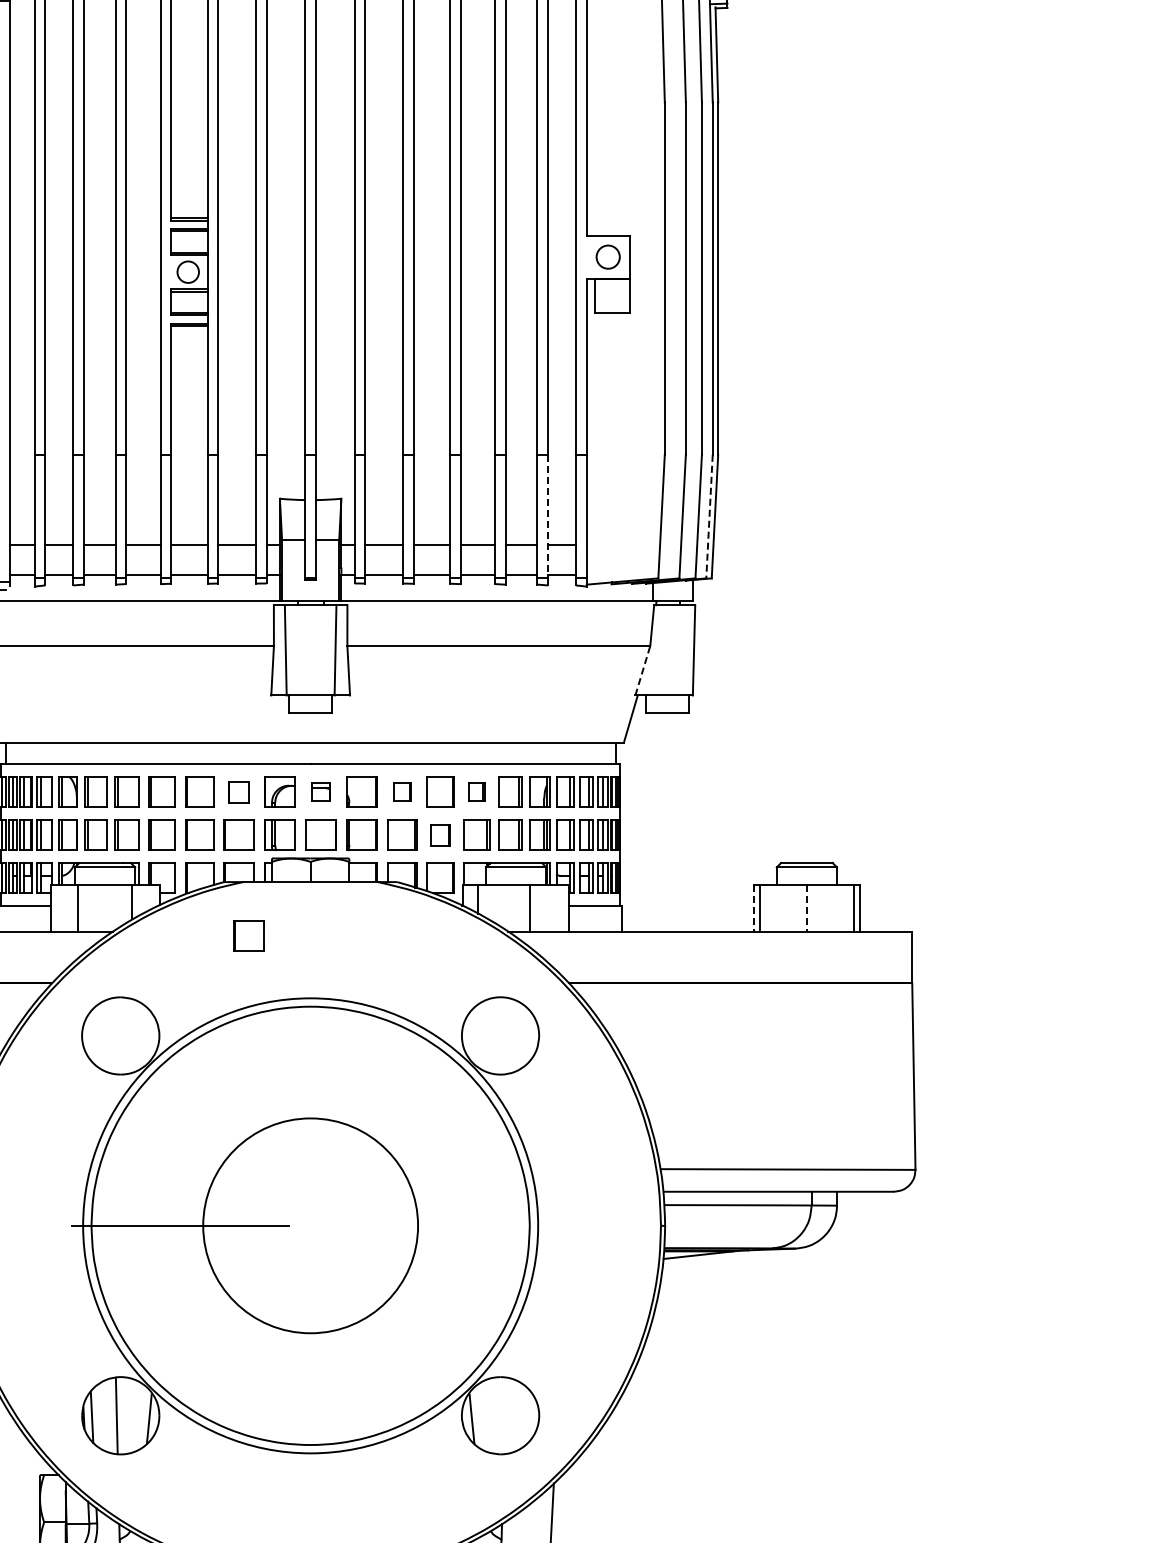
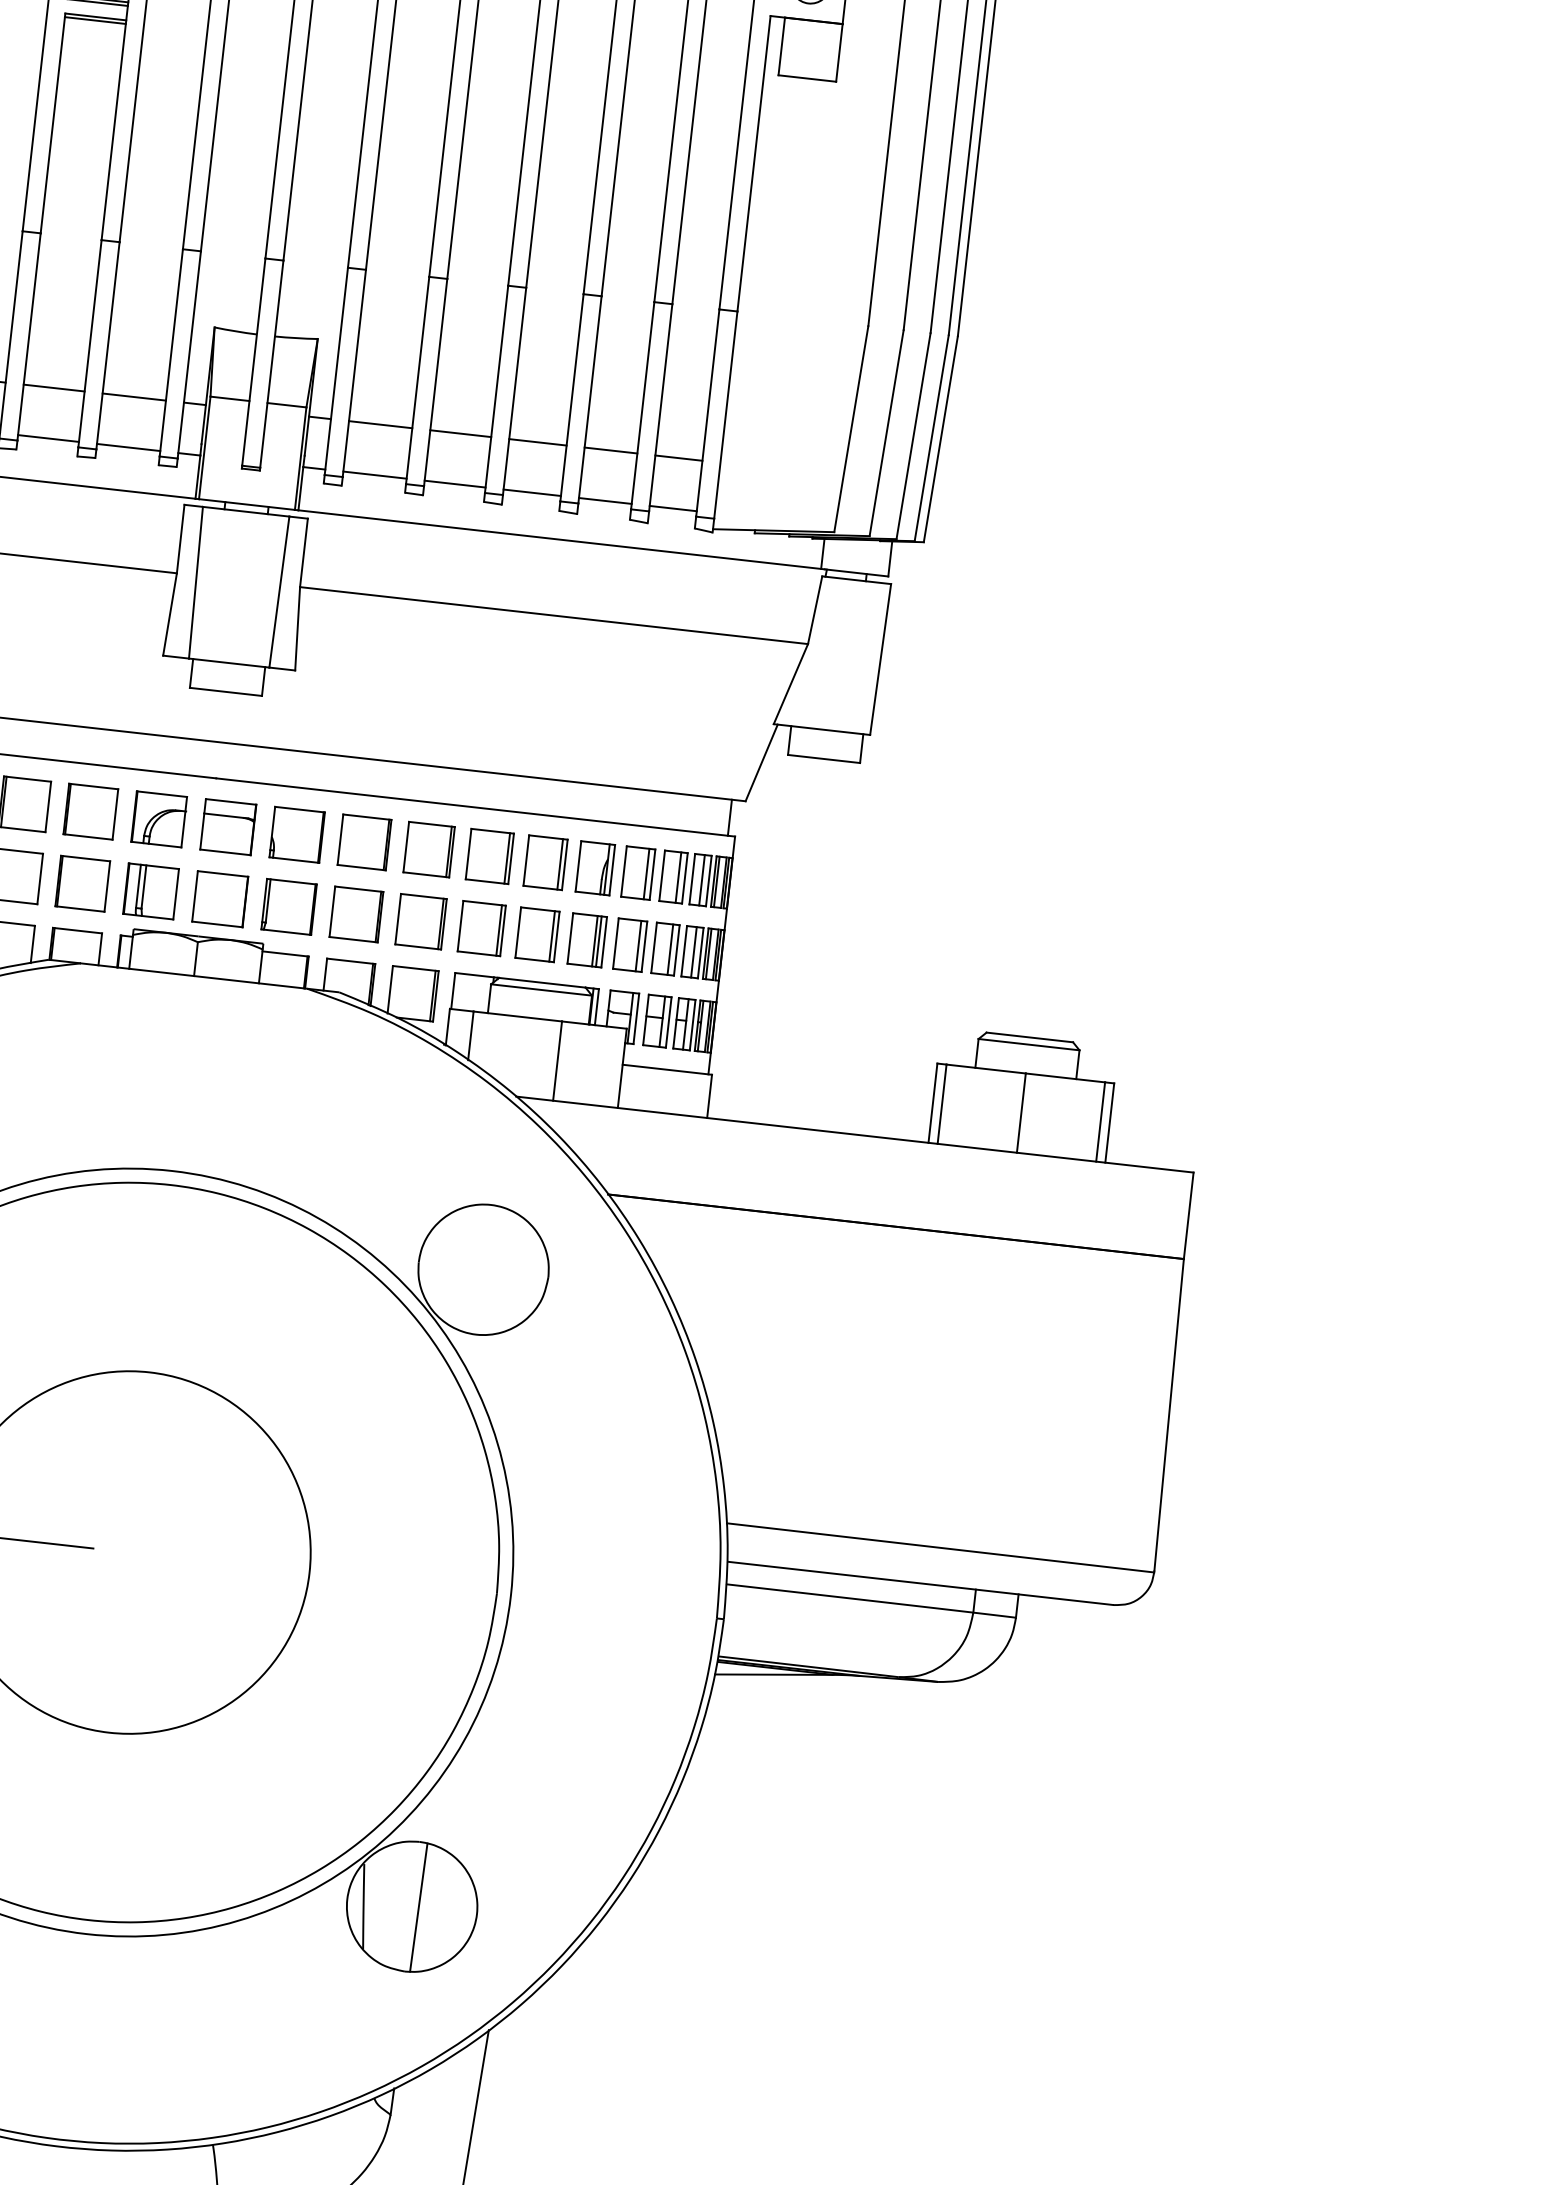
line: (547, 516) -> (660, 407), dashed -> solid
line: (709, 516) -> (931, 437), dashed -> solid
line: (642, 670) -> (790, 683), dashed -> solid
part: (238, 791) -> (90, 810), size x1.43
part: (320, 791) -> (227, 825), size x1.67
part: (402, 791) -> (365, 841), size x1.67
part: (476, 791) -> (489, 855), size x1.67
part: (440, 834) -> (420, 920), size x1.43
line: (754, 908) -> (933, 1103), dashed -> solid
line: (806, 908) -> (1020, 1113), dashed -> solid
part: (248, 935) -> (79, 1053), removed
line: (504, 1415) -> (418, 1907), added

